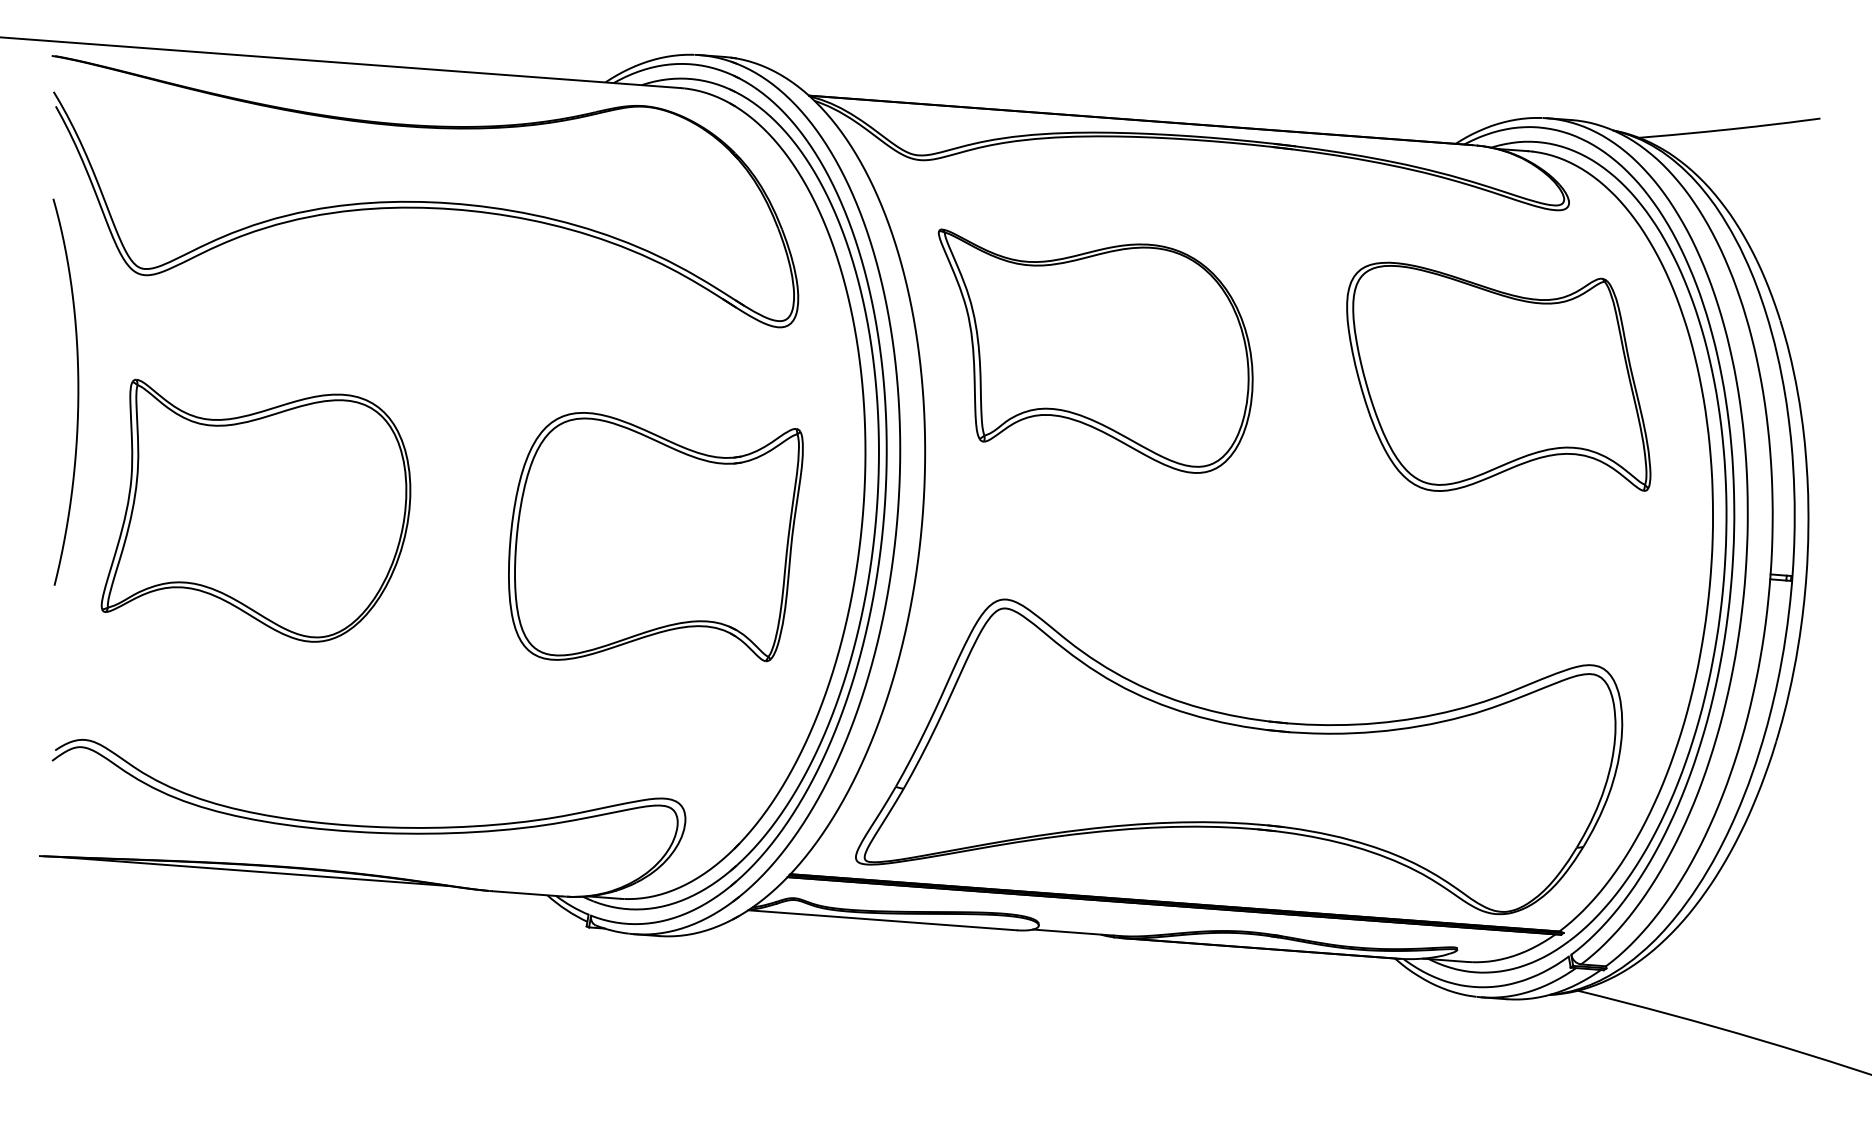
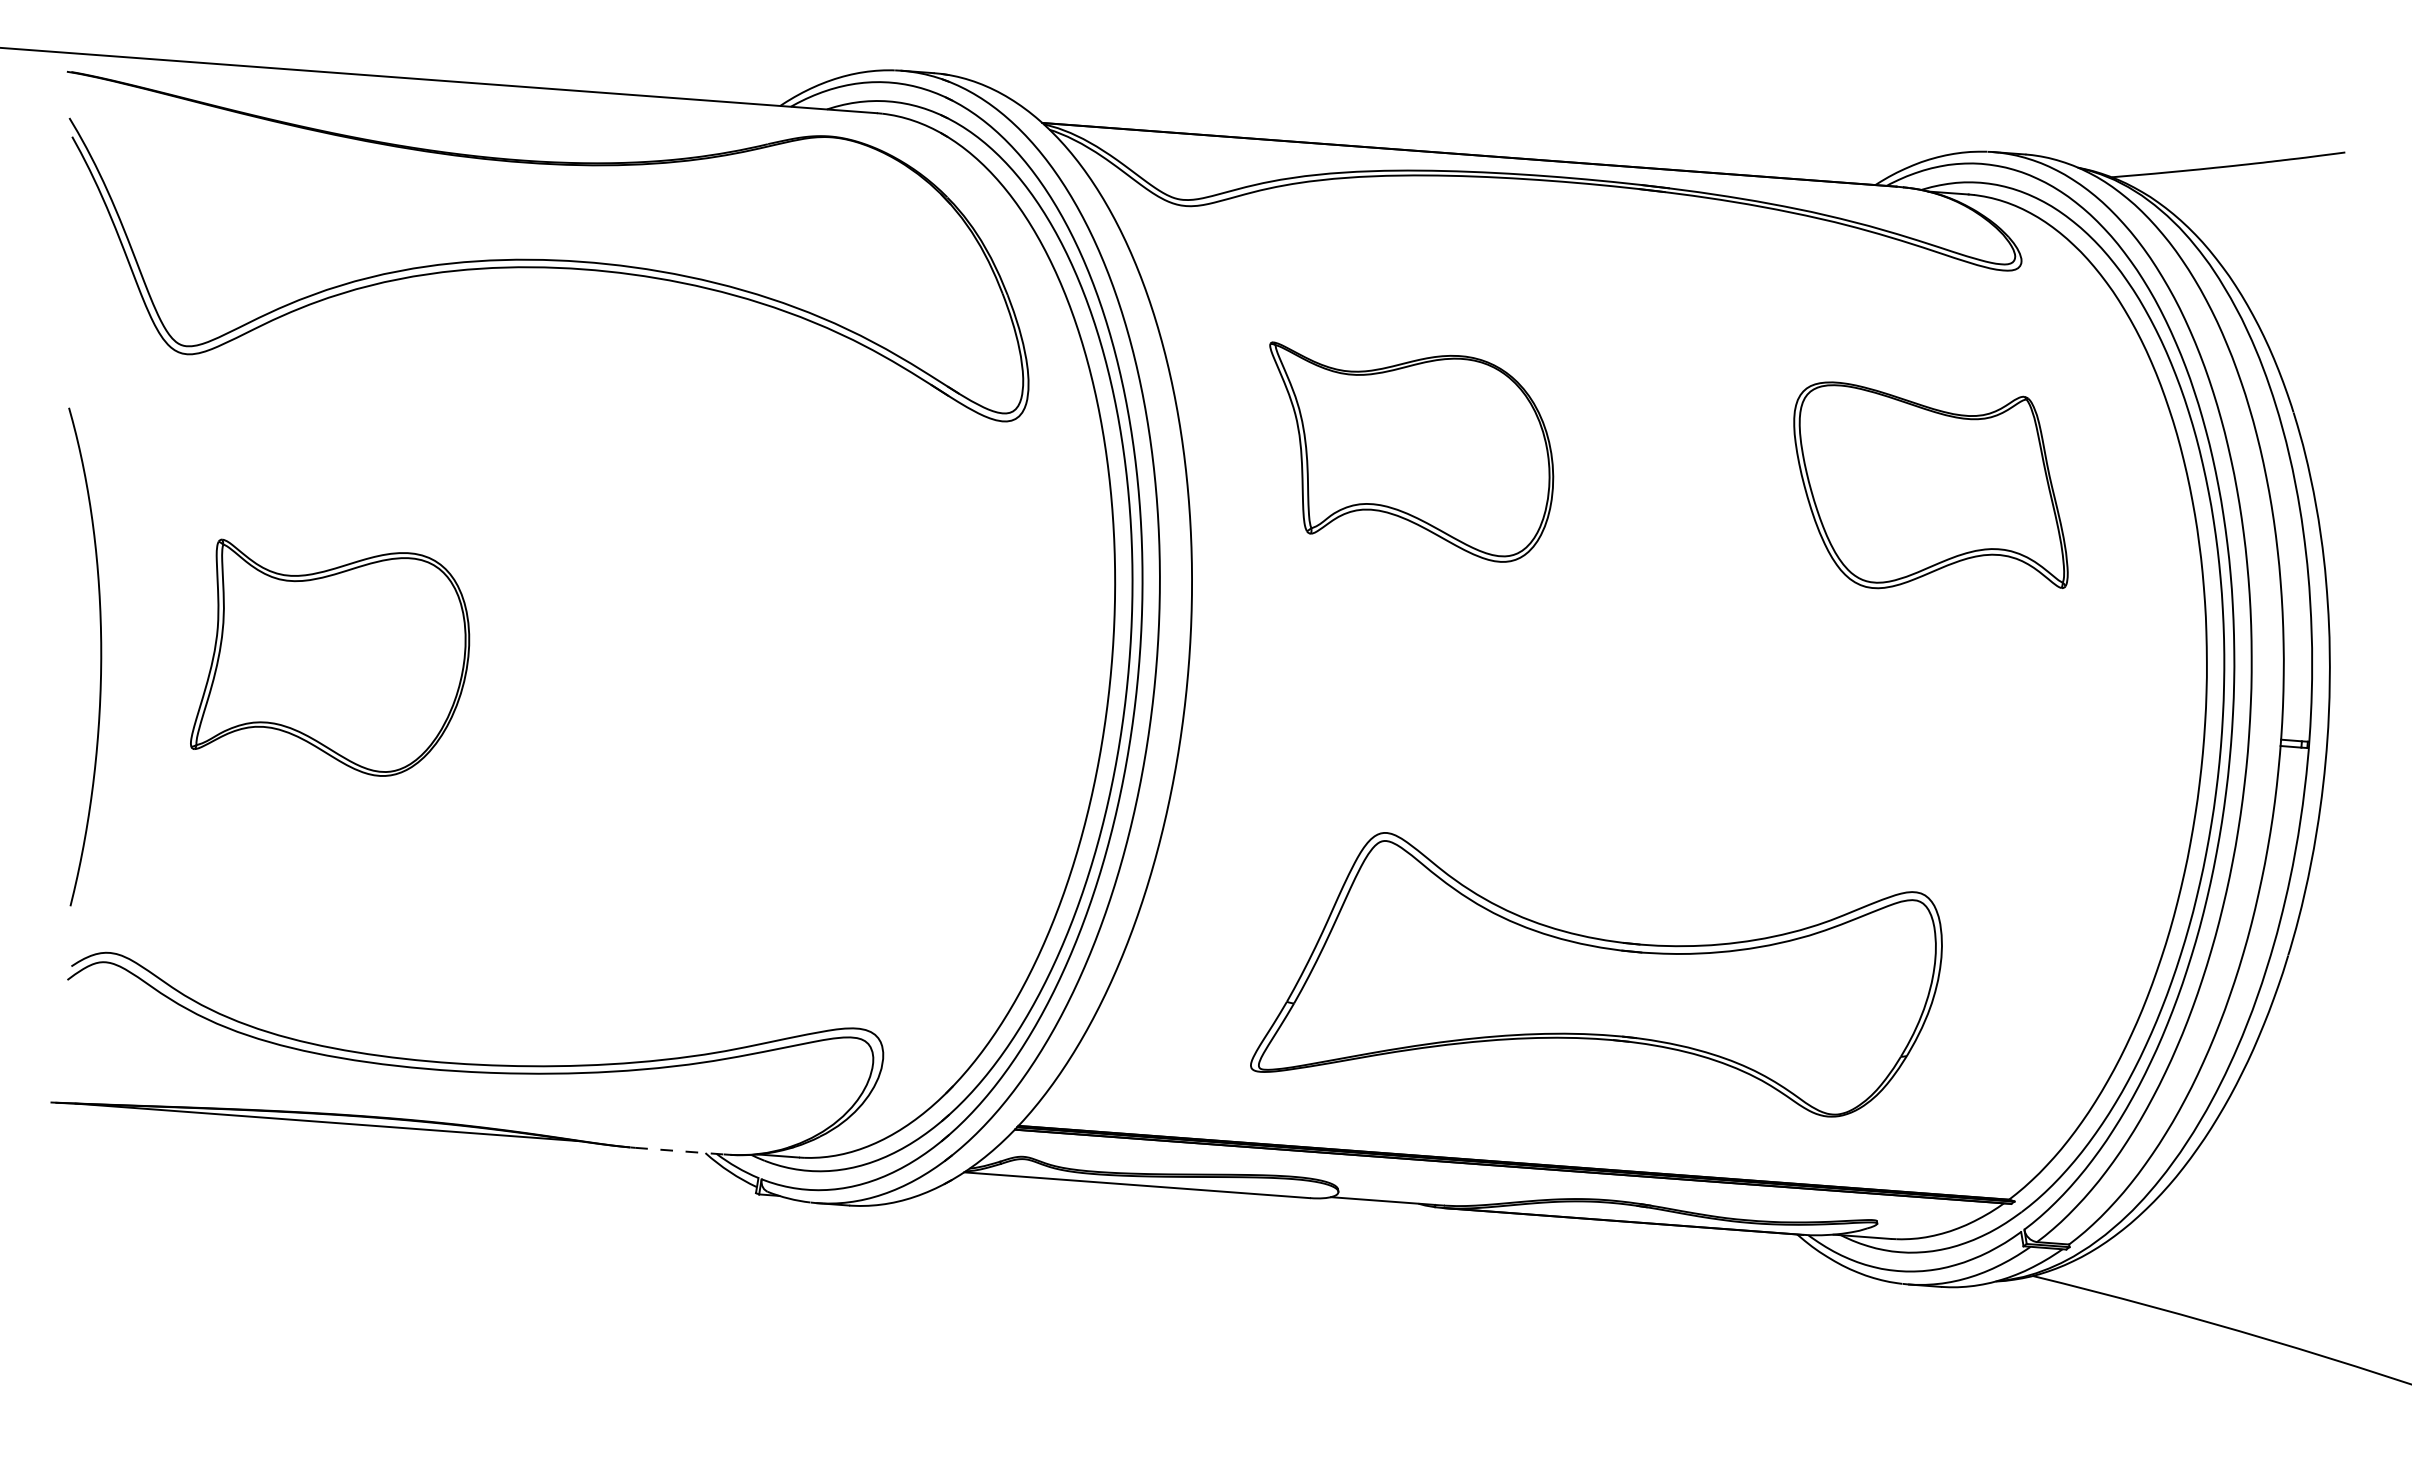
part: (1095, 350) -> (1411, 451), size x0.7
part: (1498, 377) -> (1930, 485), size x0.7
curve: (77, 391) -> (100, 656), moved
part: (255, 510) -> (329, 657), size x0.7
part: (656, 537) -> (845, 691), removed
part: (1239, 756) -> (1596, 974), size x0.7
line: (528, 894) -> (680, 1151), solid -> dashed

